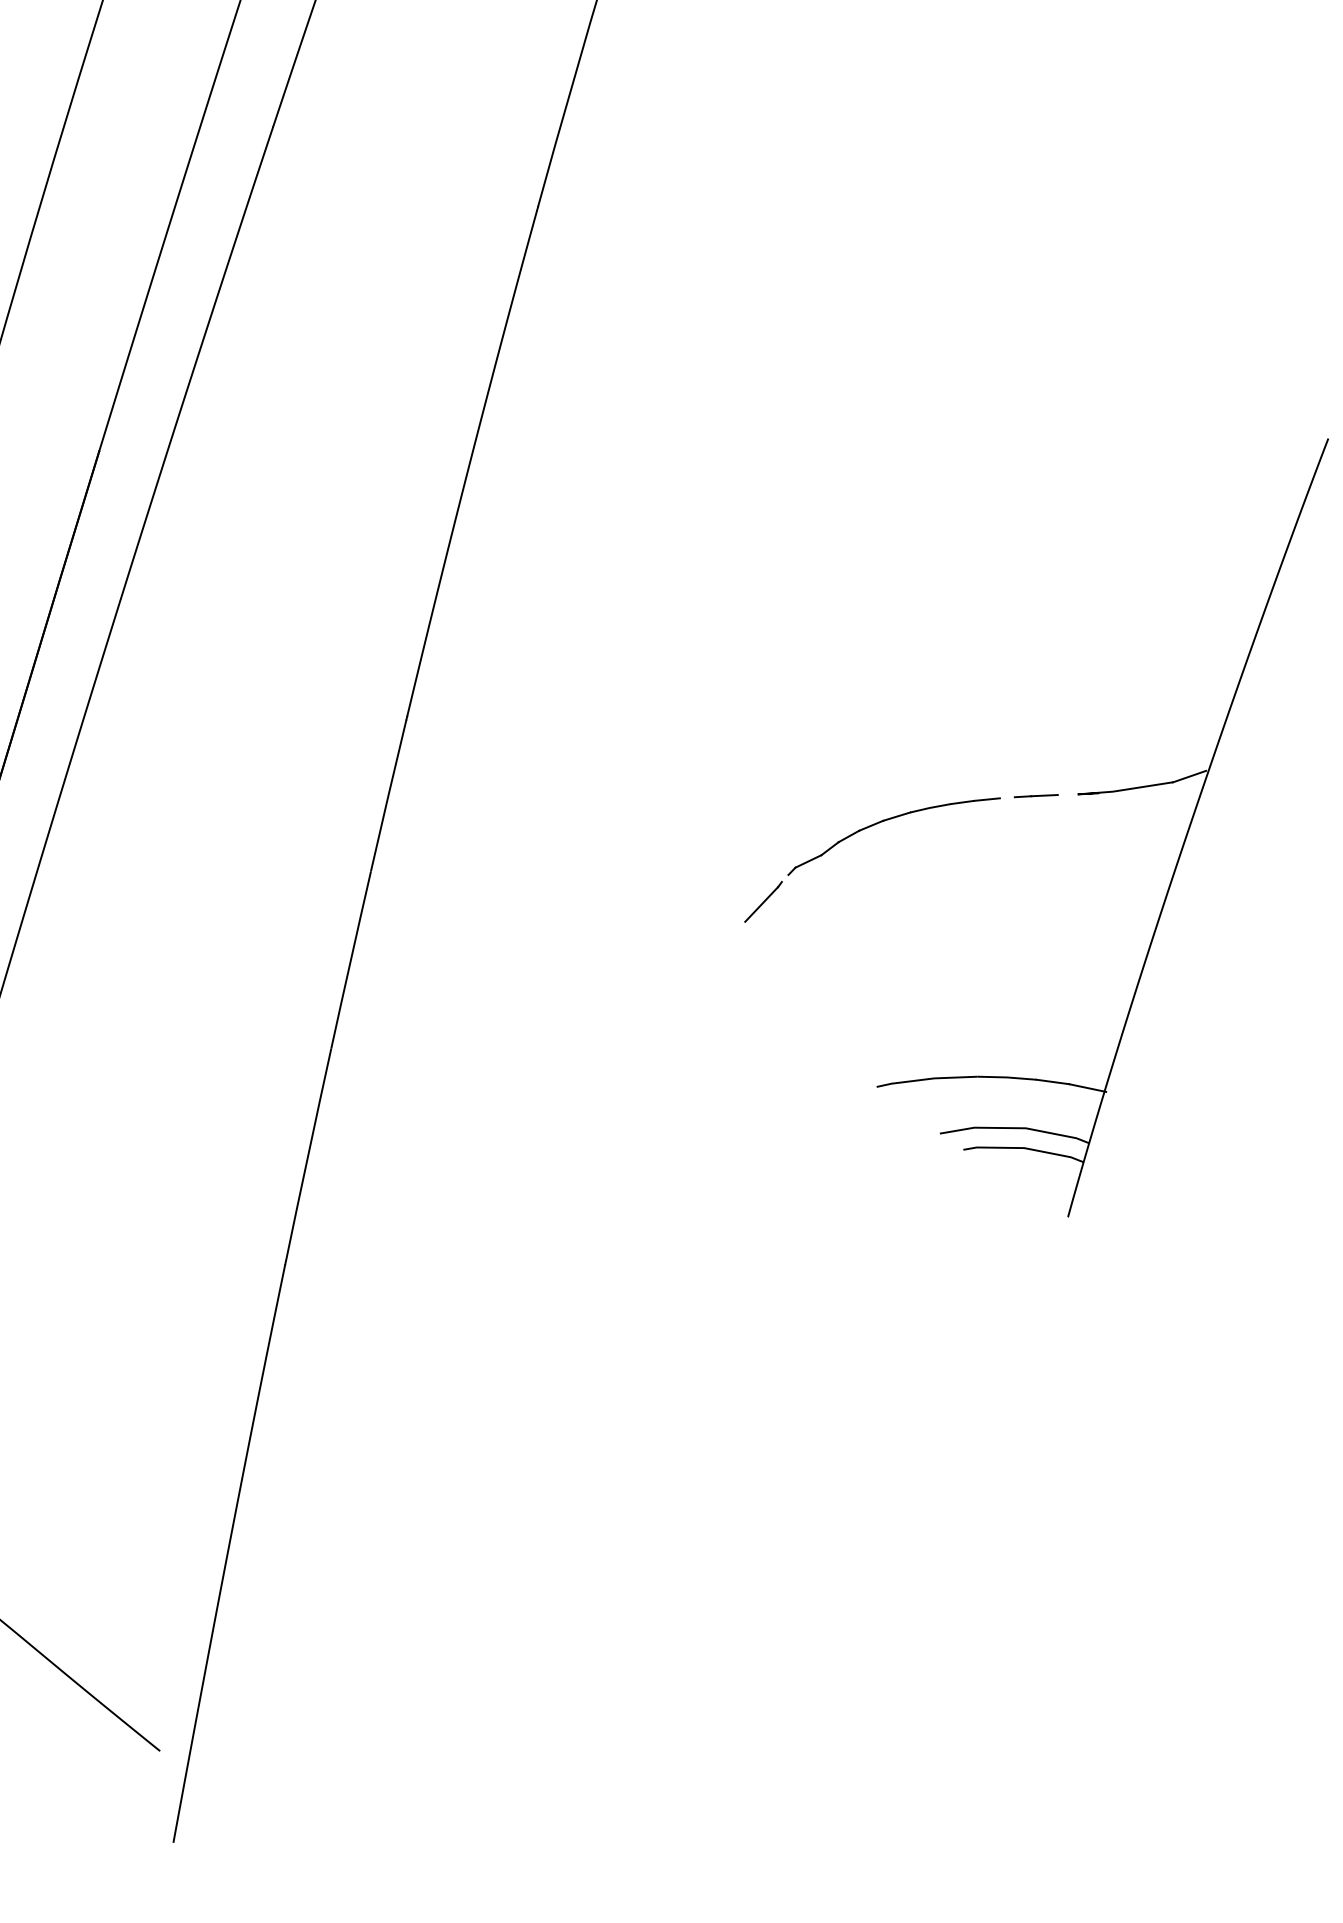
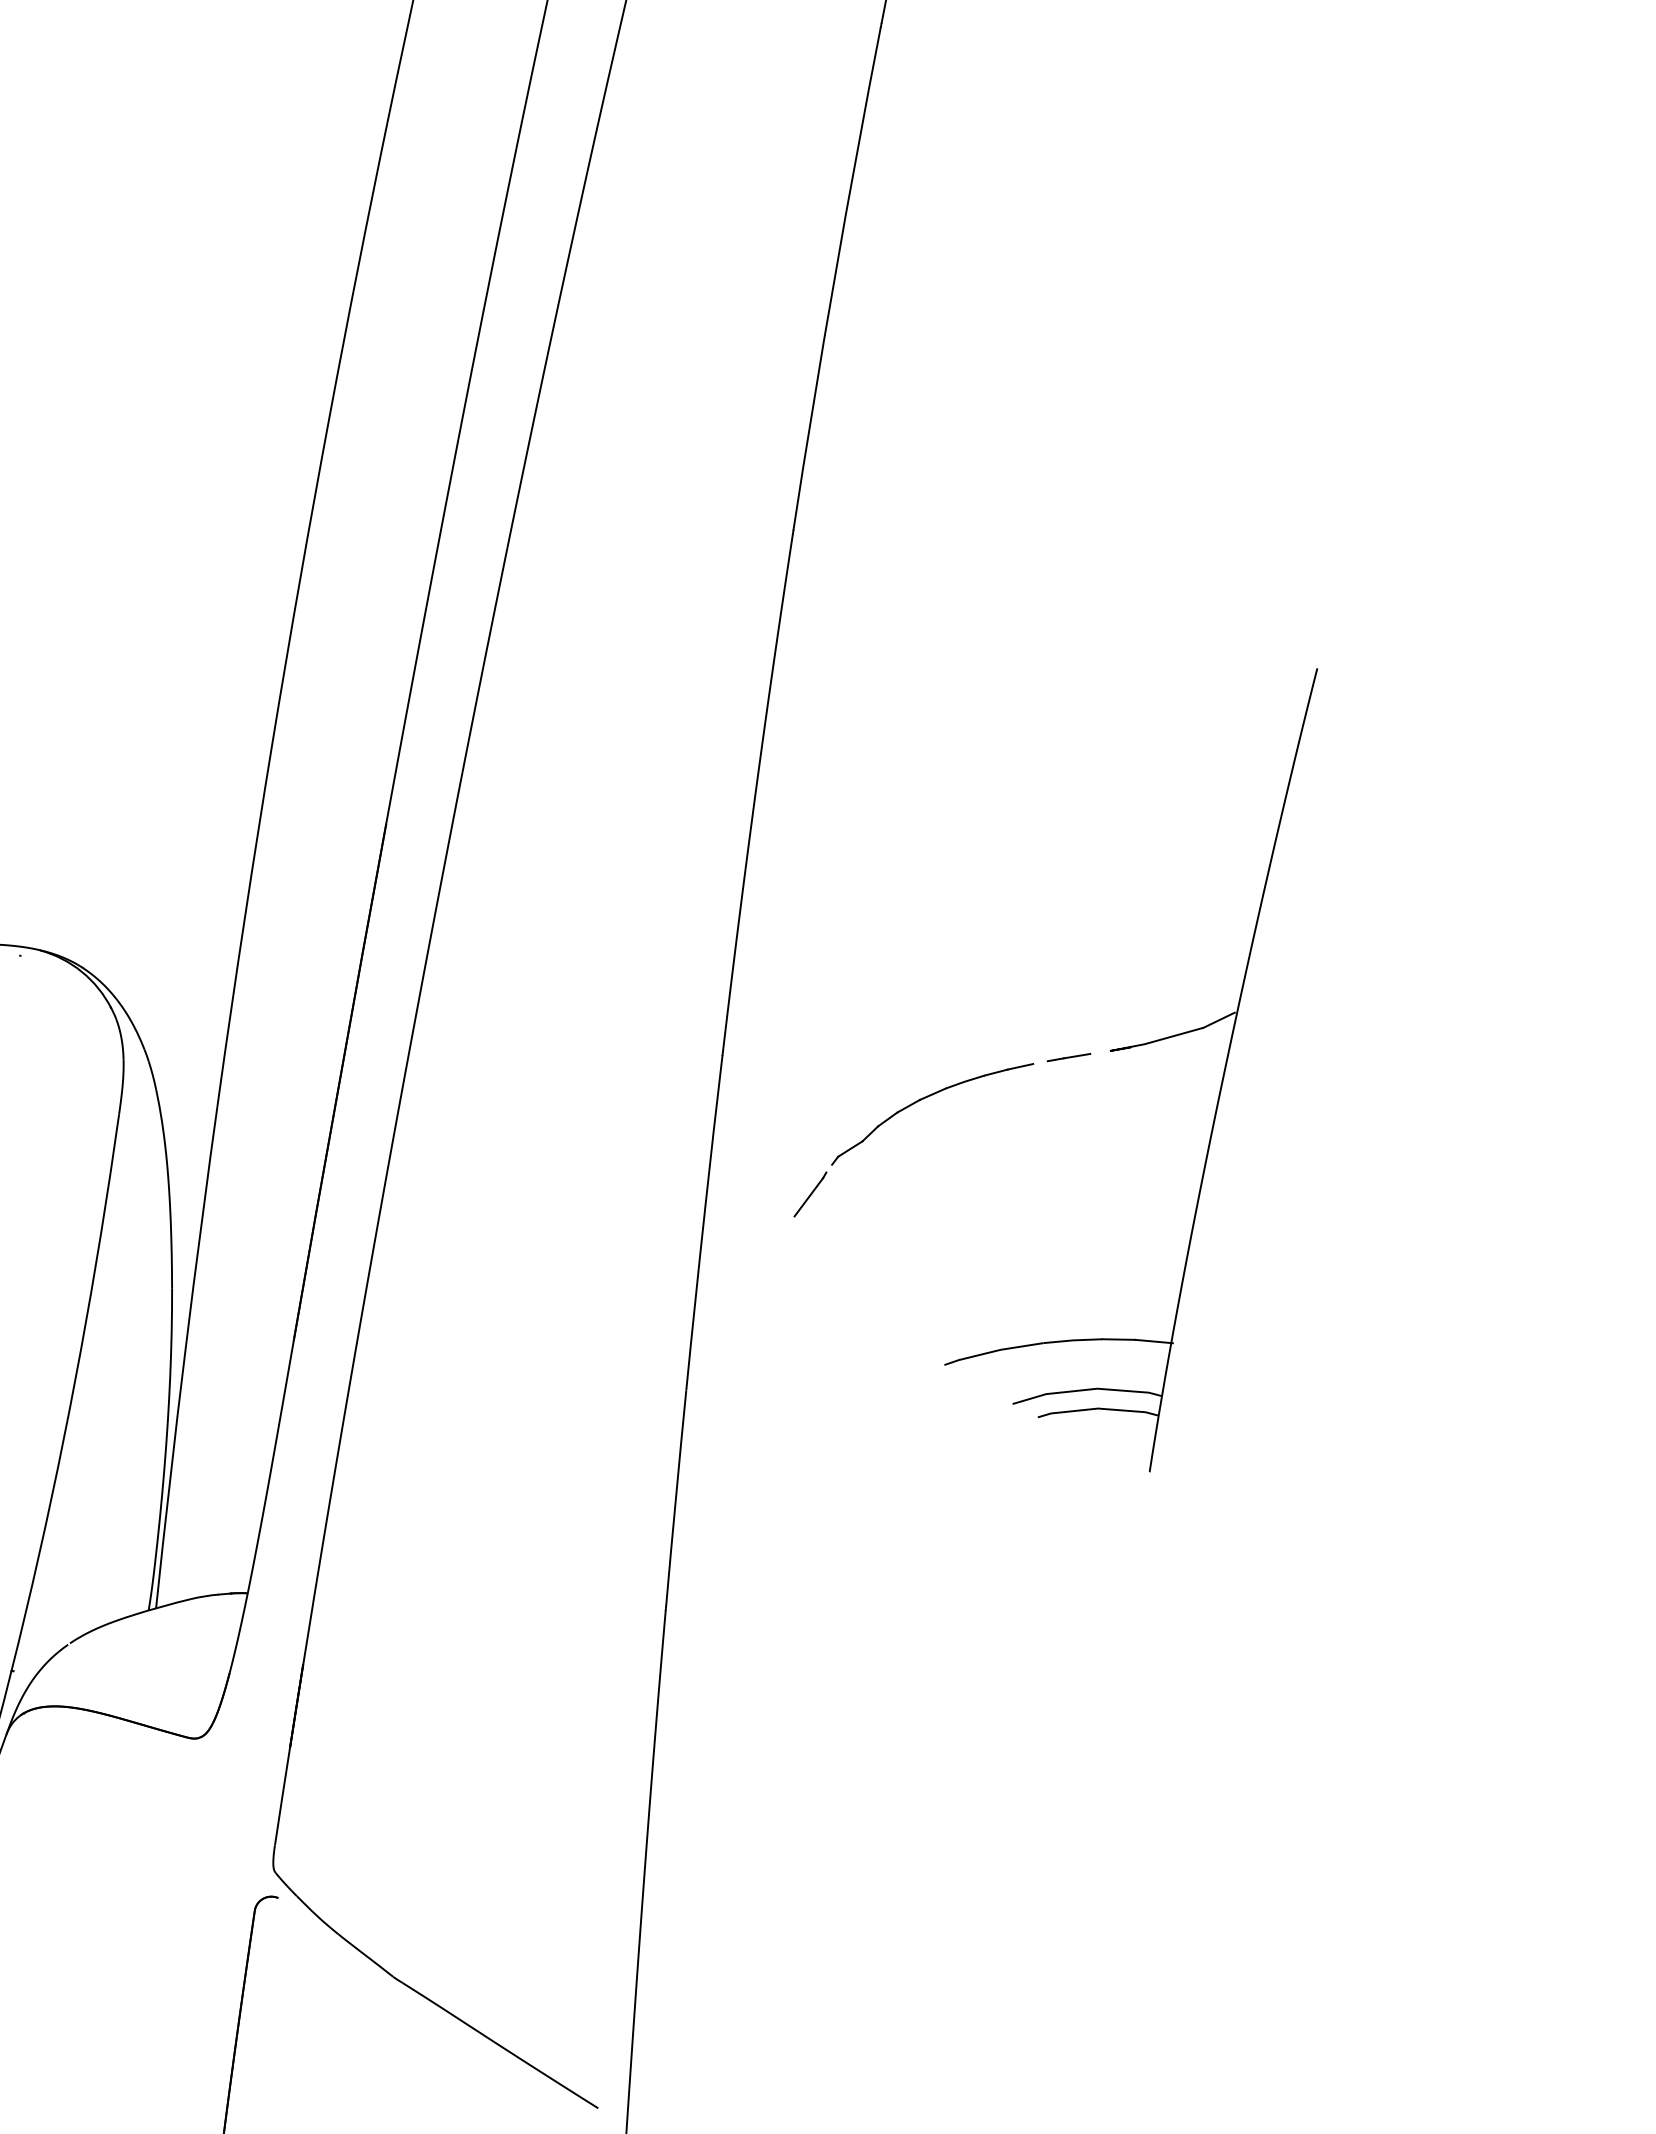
part: (1020, 798) -> (1053, 1061), moved

